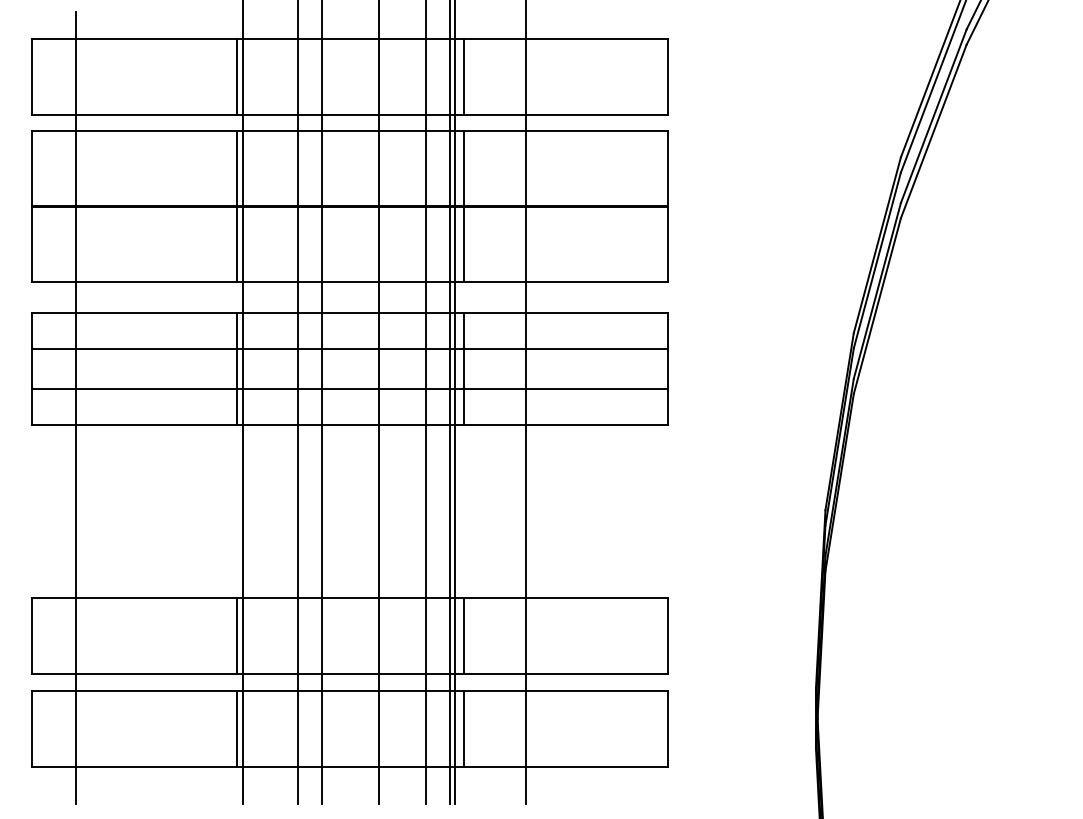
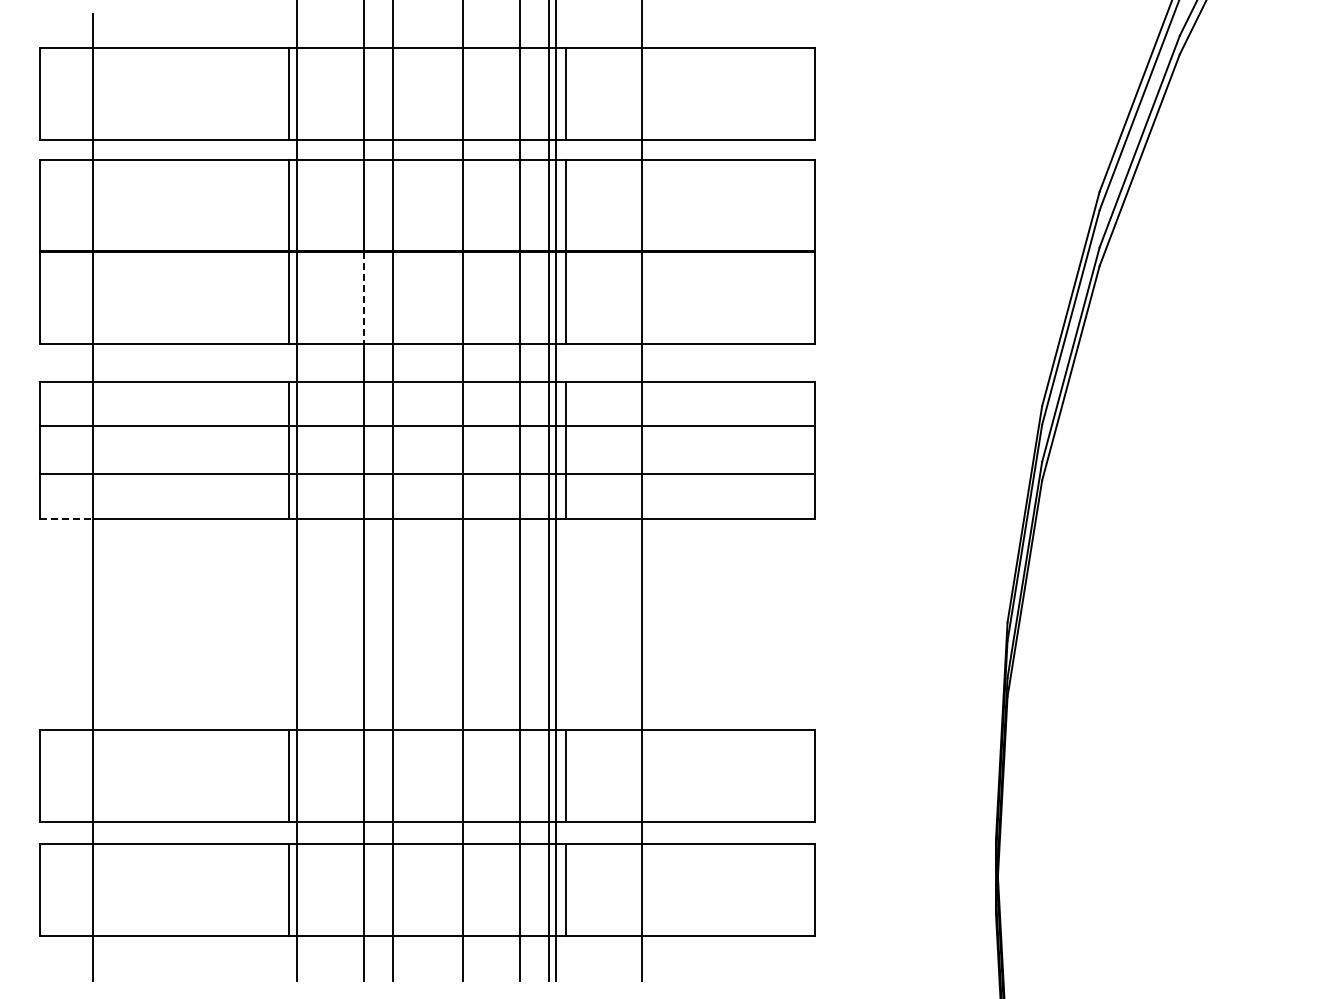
line: (298, 244) -> (364, 298), solid -> dashed
line: (54, 425) -> (66, 518), solid -> dashed

